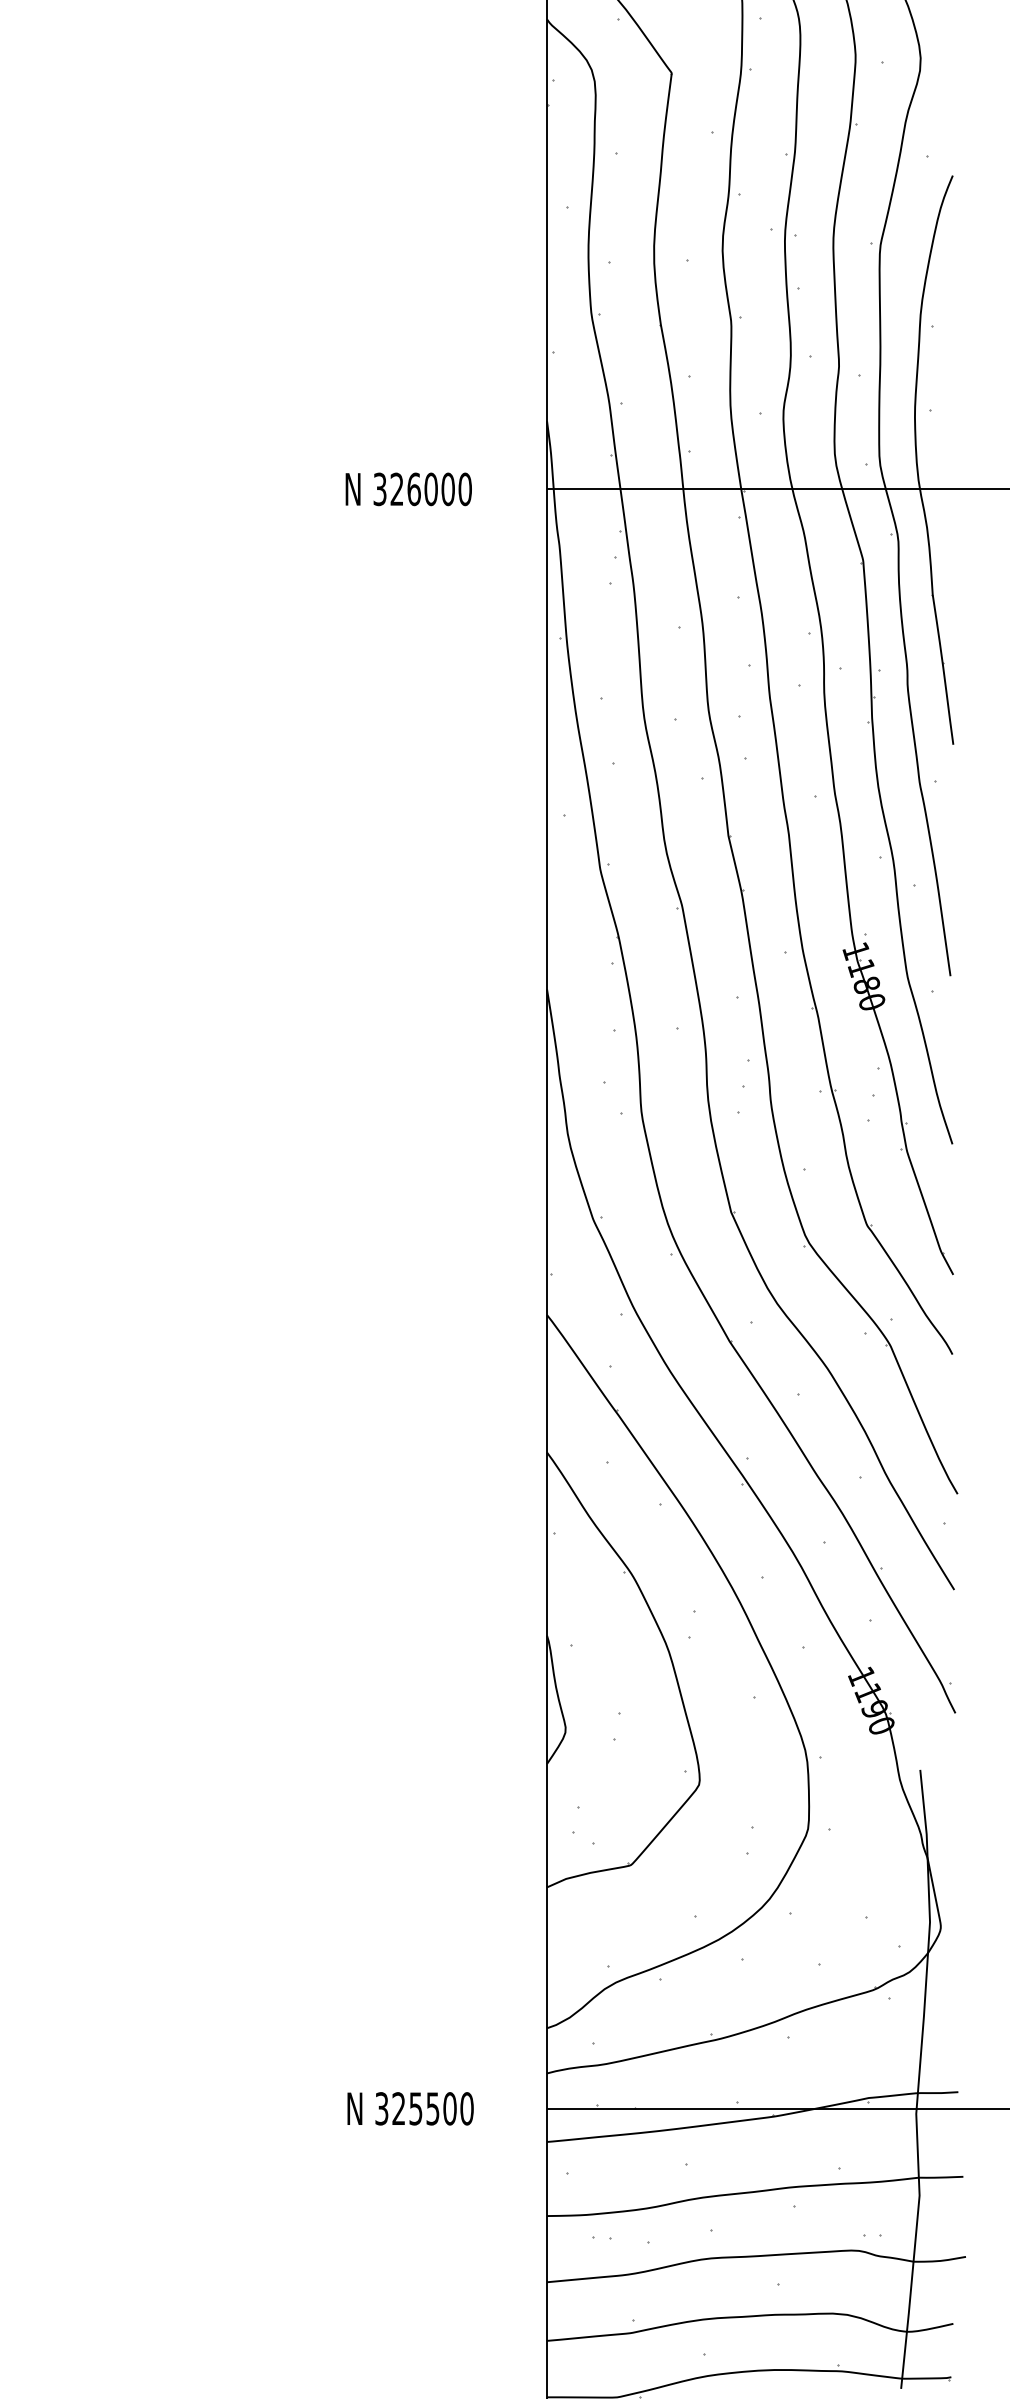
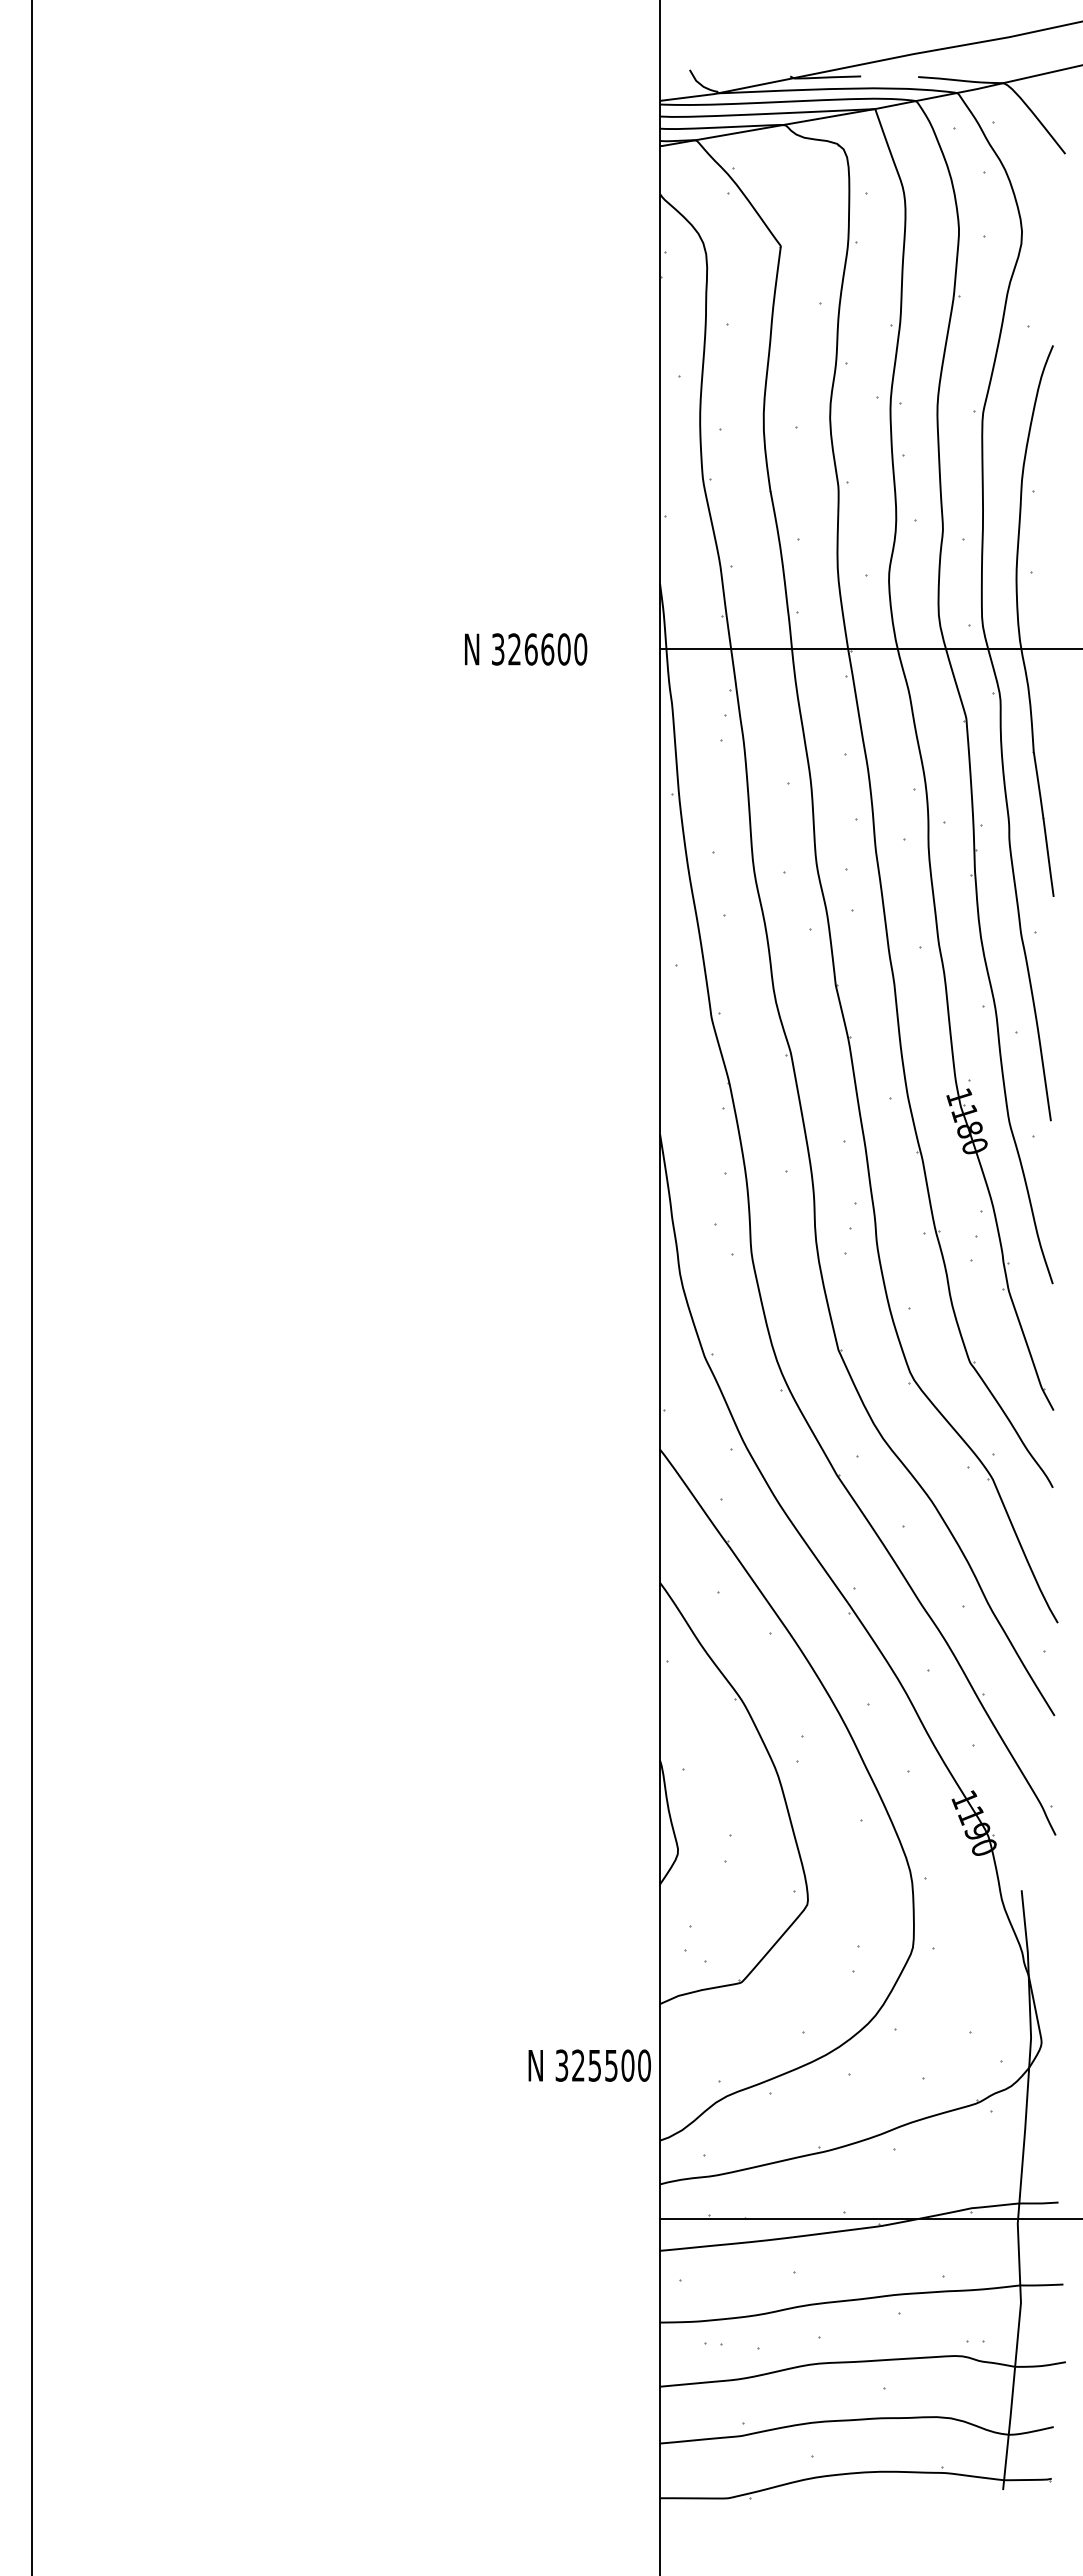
text: (430, 489) -> (547, 649), 326000 -> 326600
text: (410, 2108) -> (589, 2065), moved

